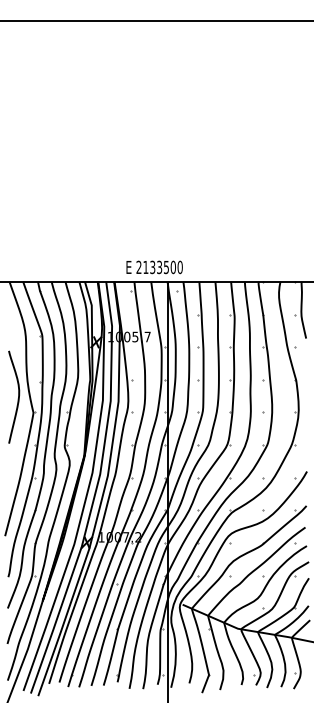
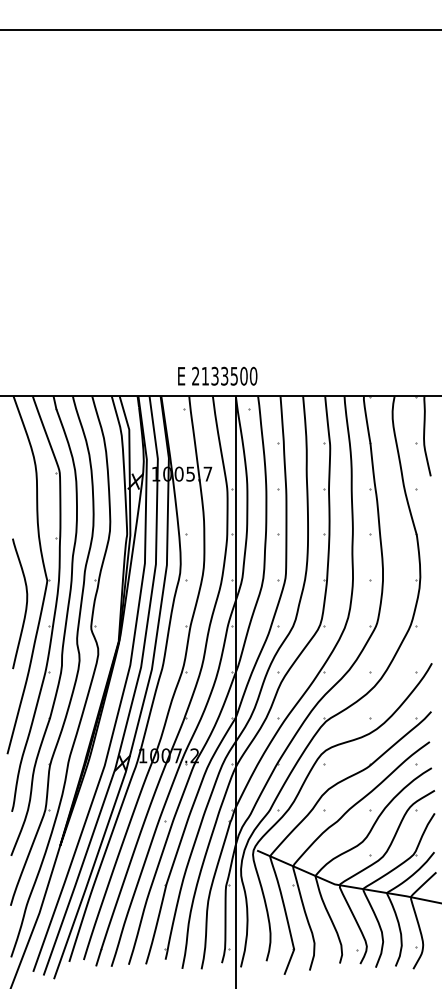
curve: (17, 397) -> (25, 604), moved

